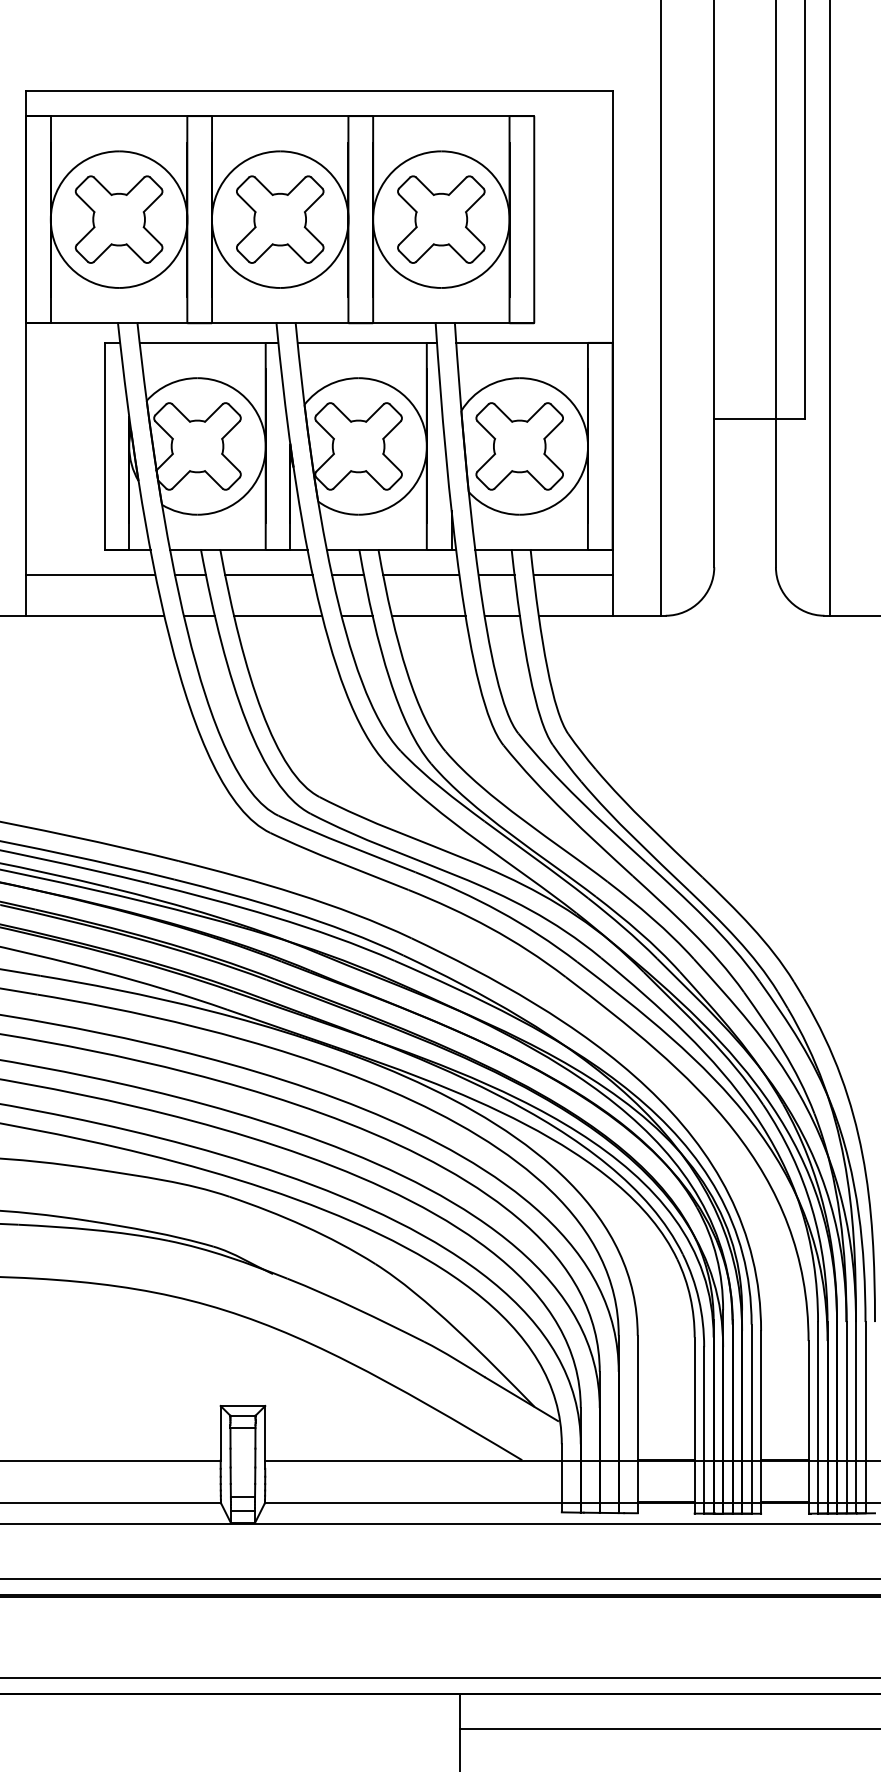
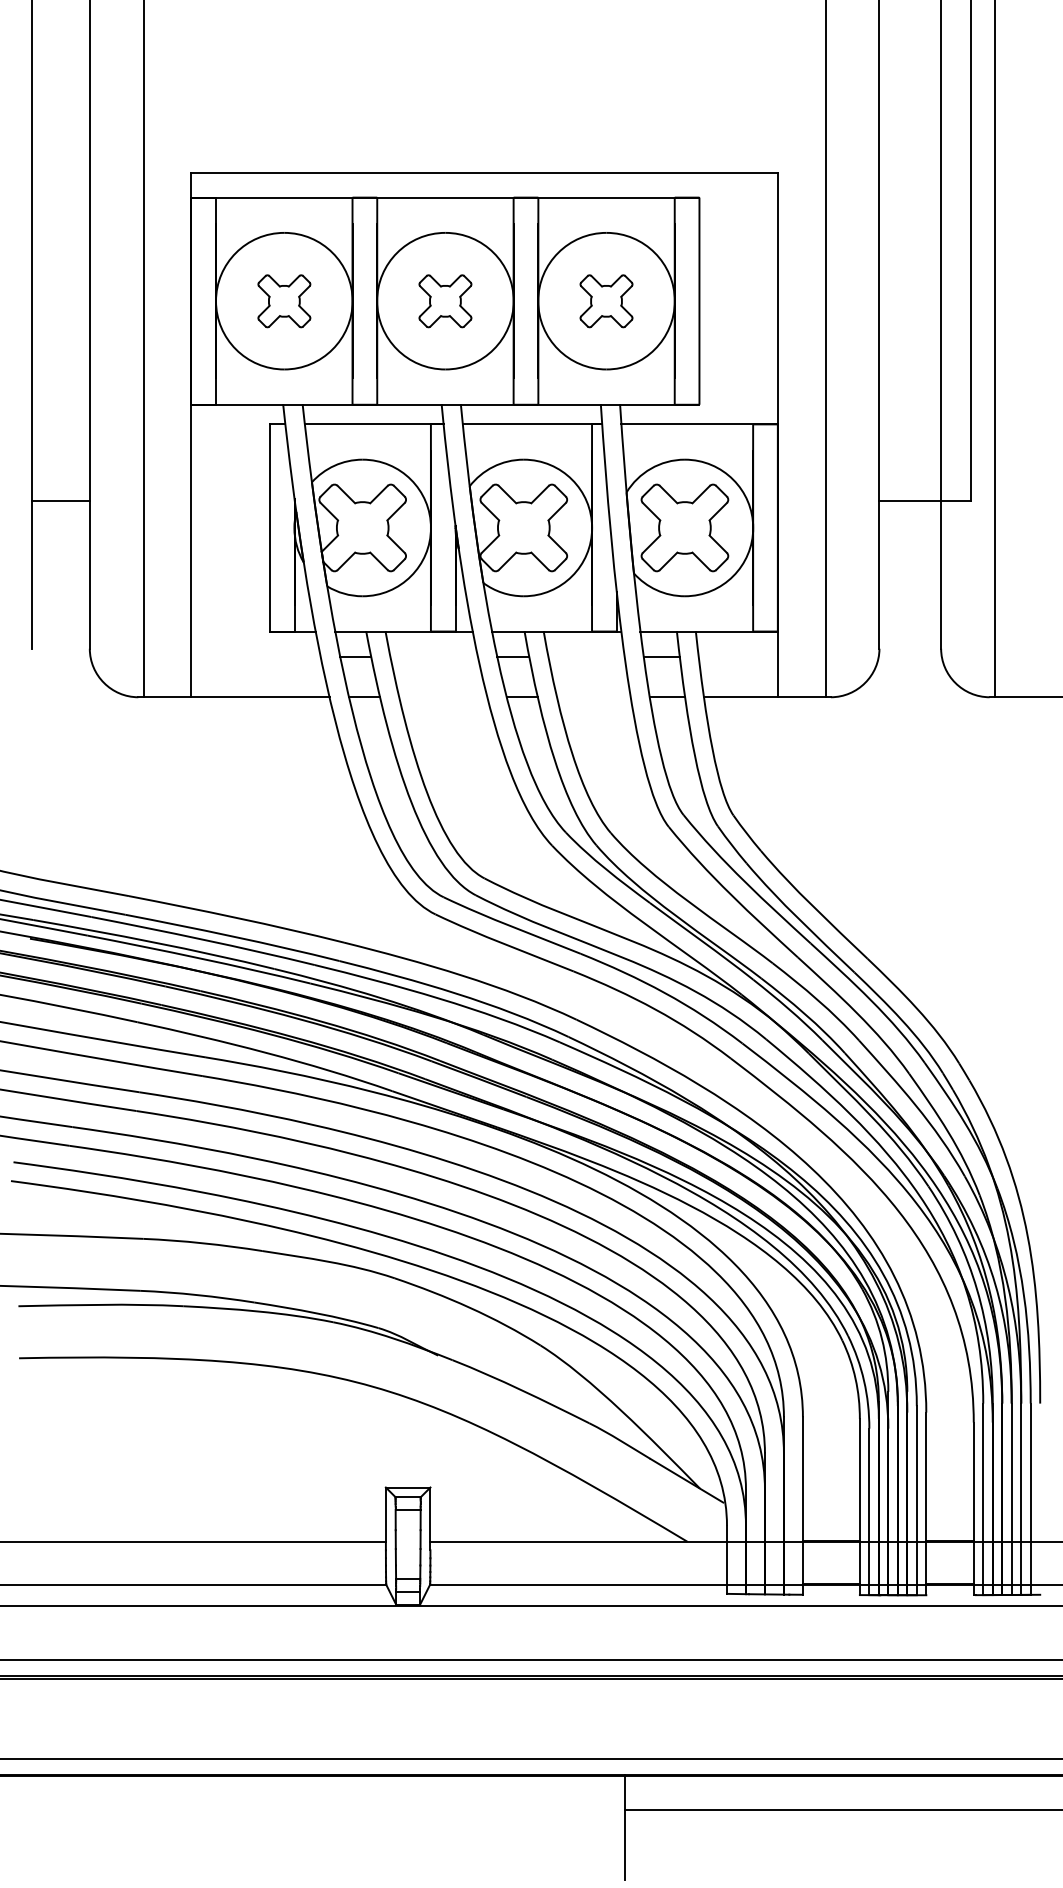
part: (119, 219) -> (284, 301), size x0.6
part: (280, 219) -> (445, 301), size x0.6
part: (441, 219) -> (606, 301), size x0.6
line: (90, 574) -> (255, 656), removed
line: (268, 574) -> (433, 656), removed
line: (421, 574) -> (586, 656), removed
line: (572, 574) -> (737, 656), removed
line: (278, 615) -> (443, 697), removed
line: (428, 615) -> (593, 697), removed

